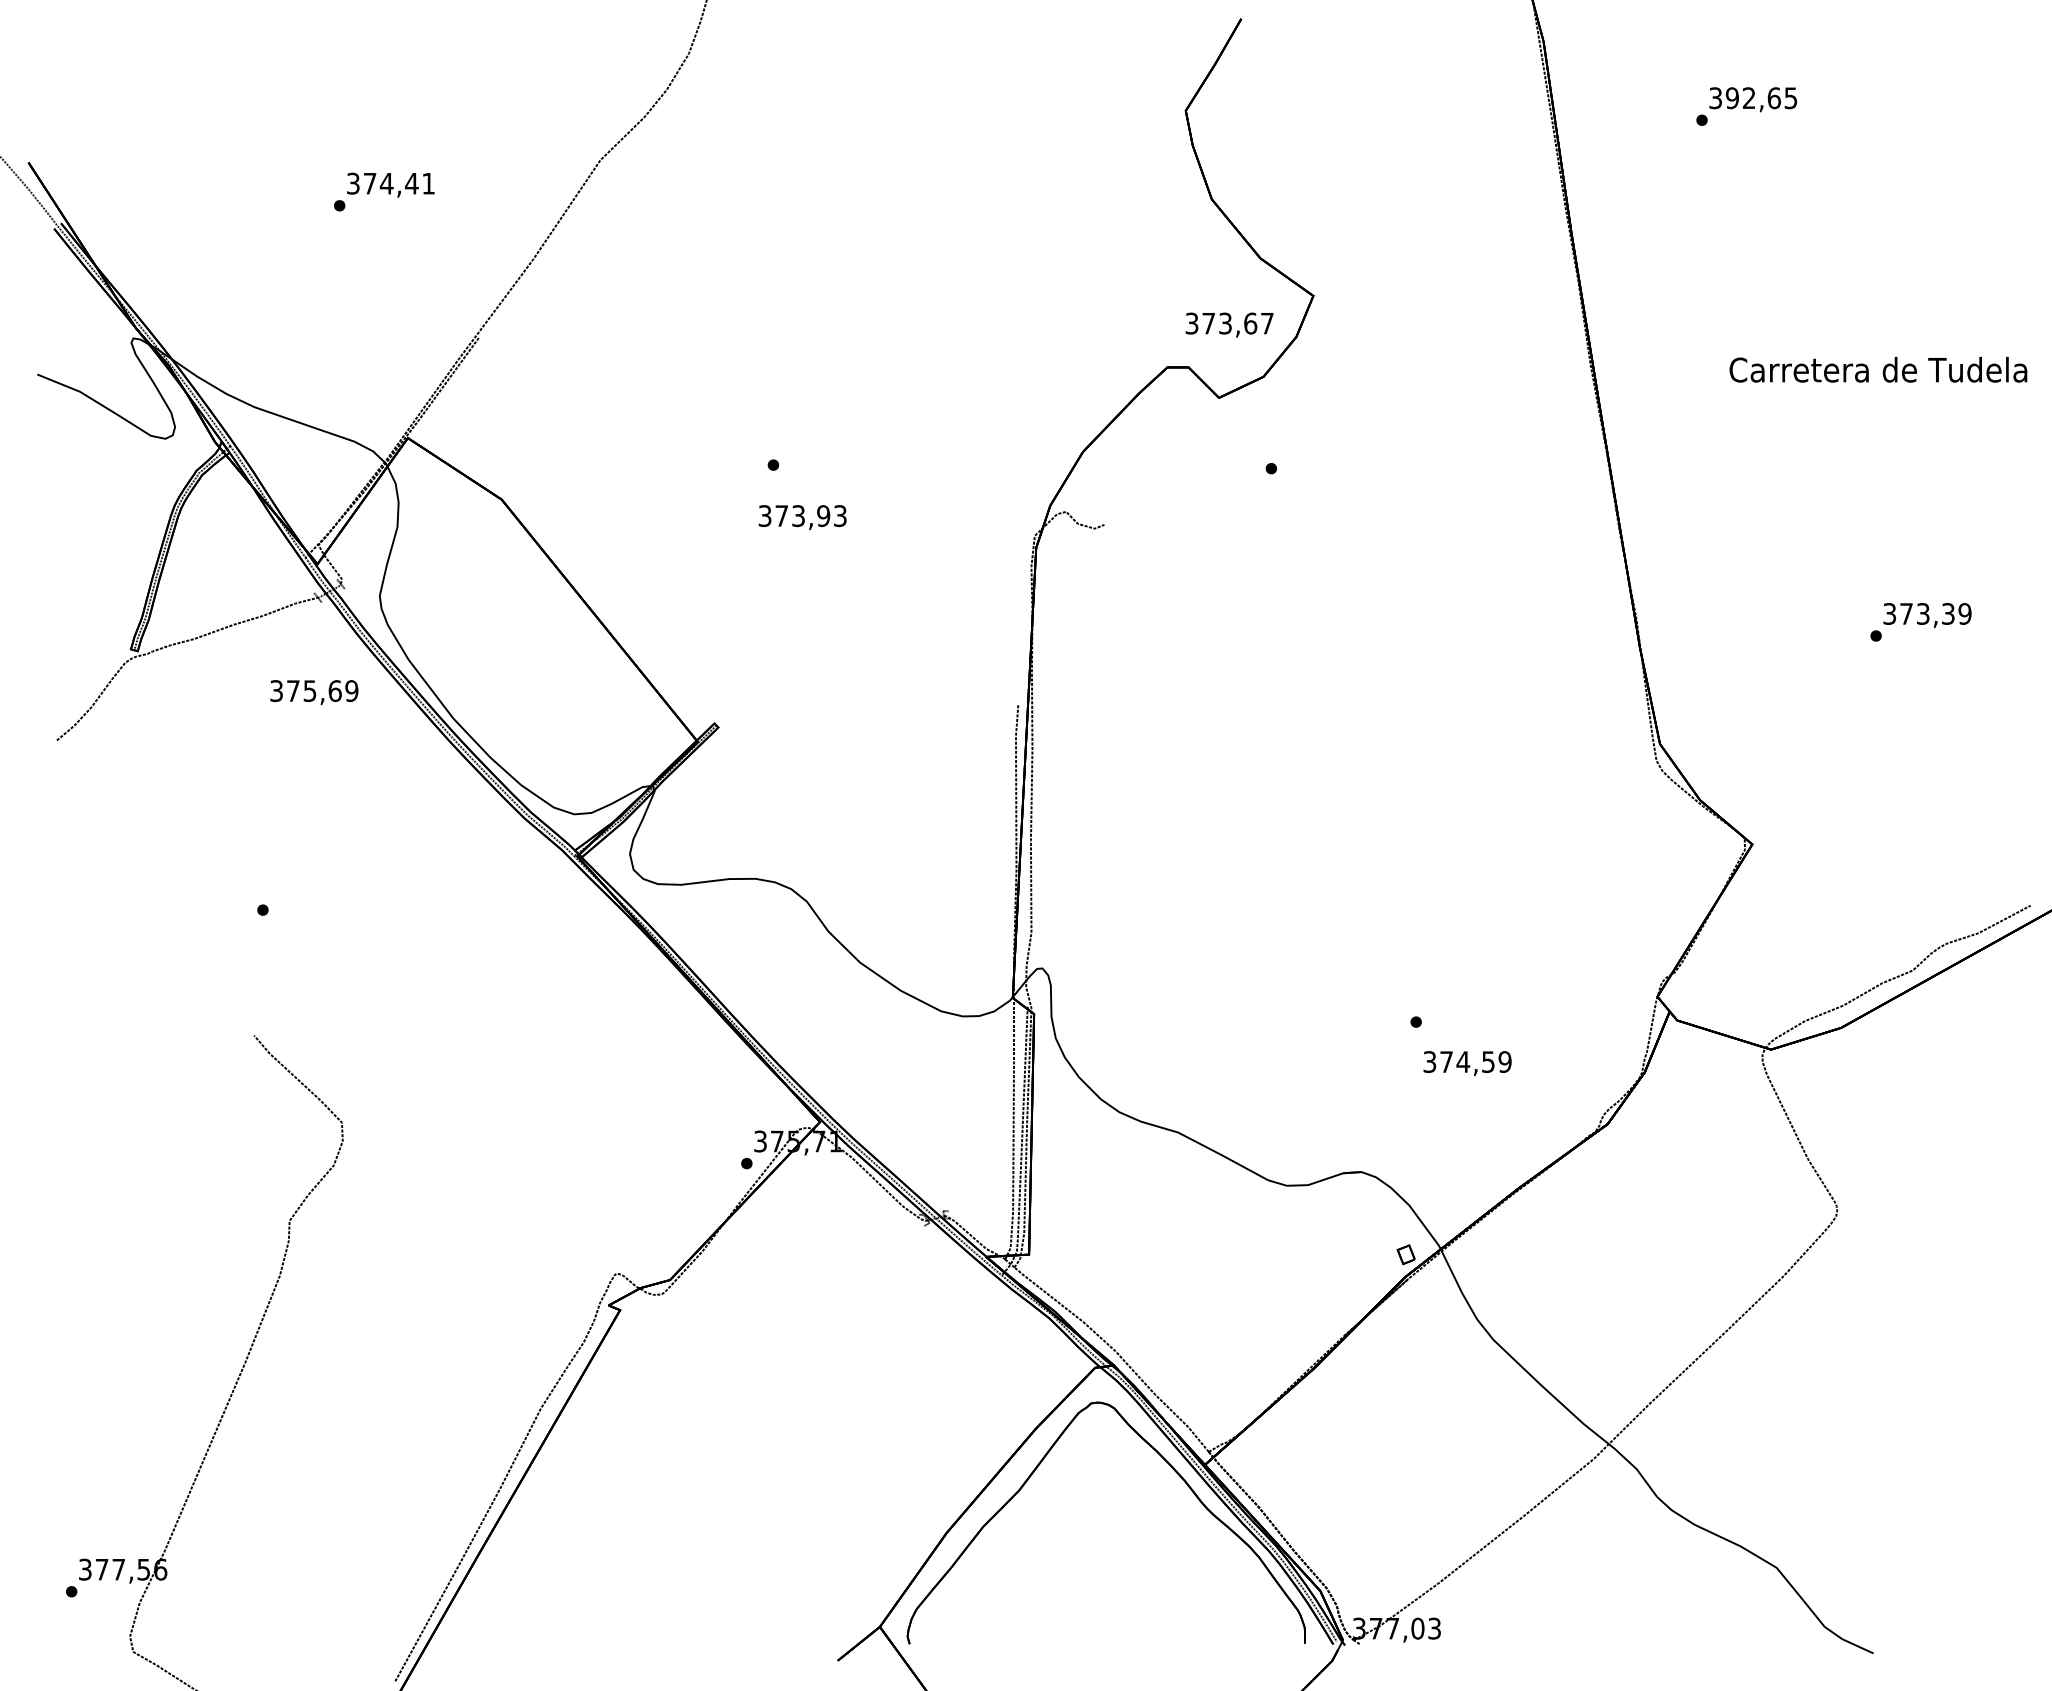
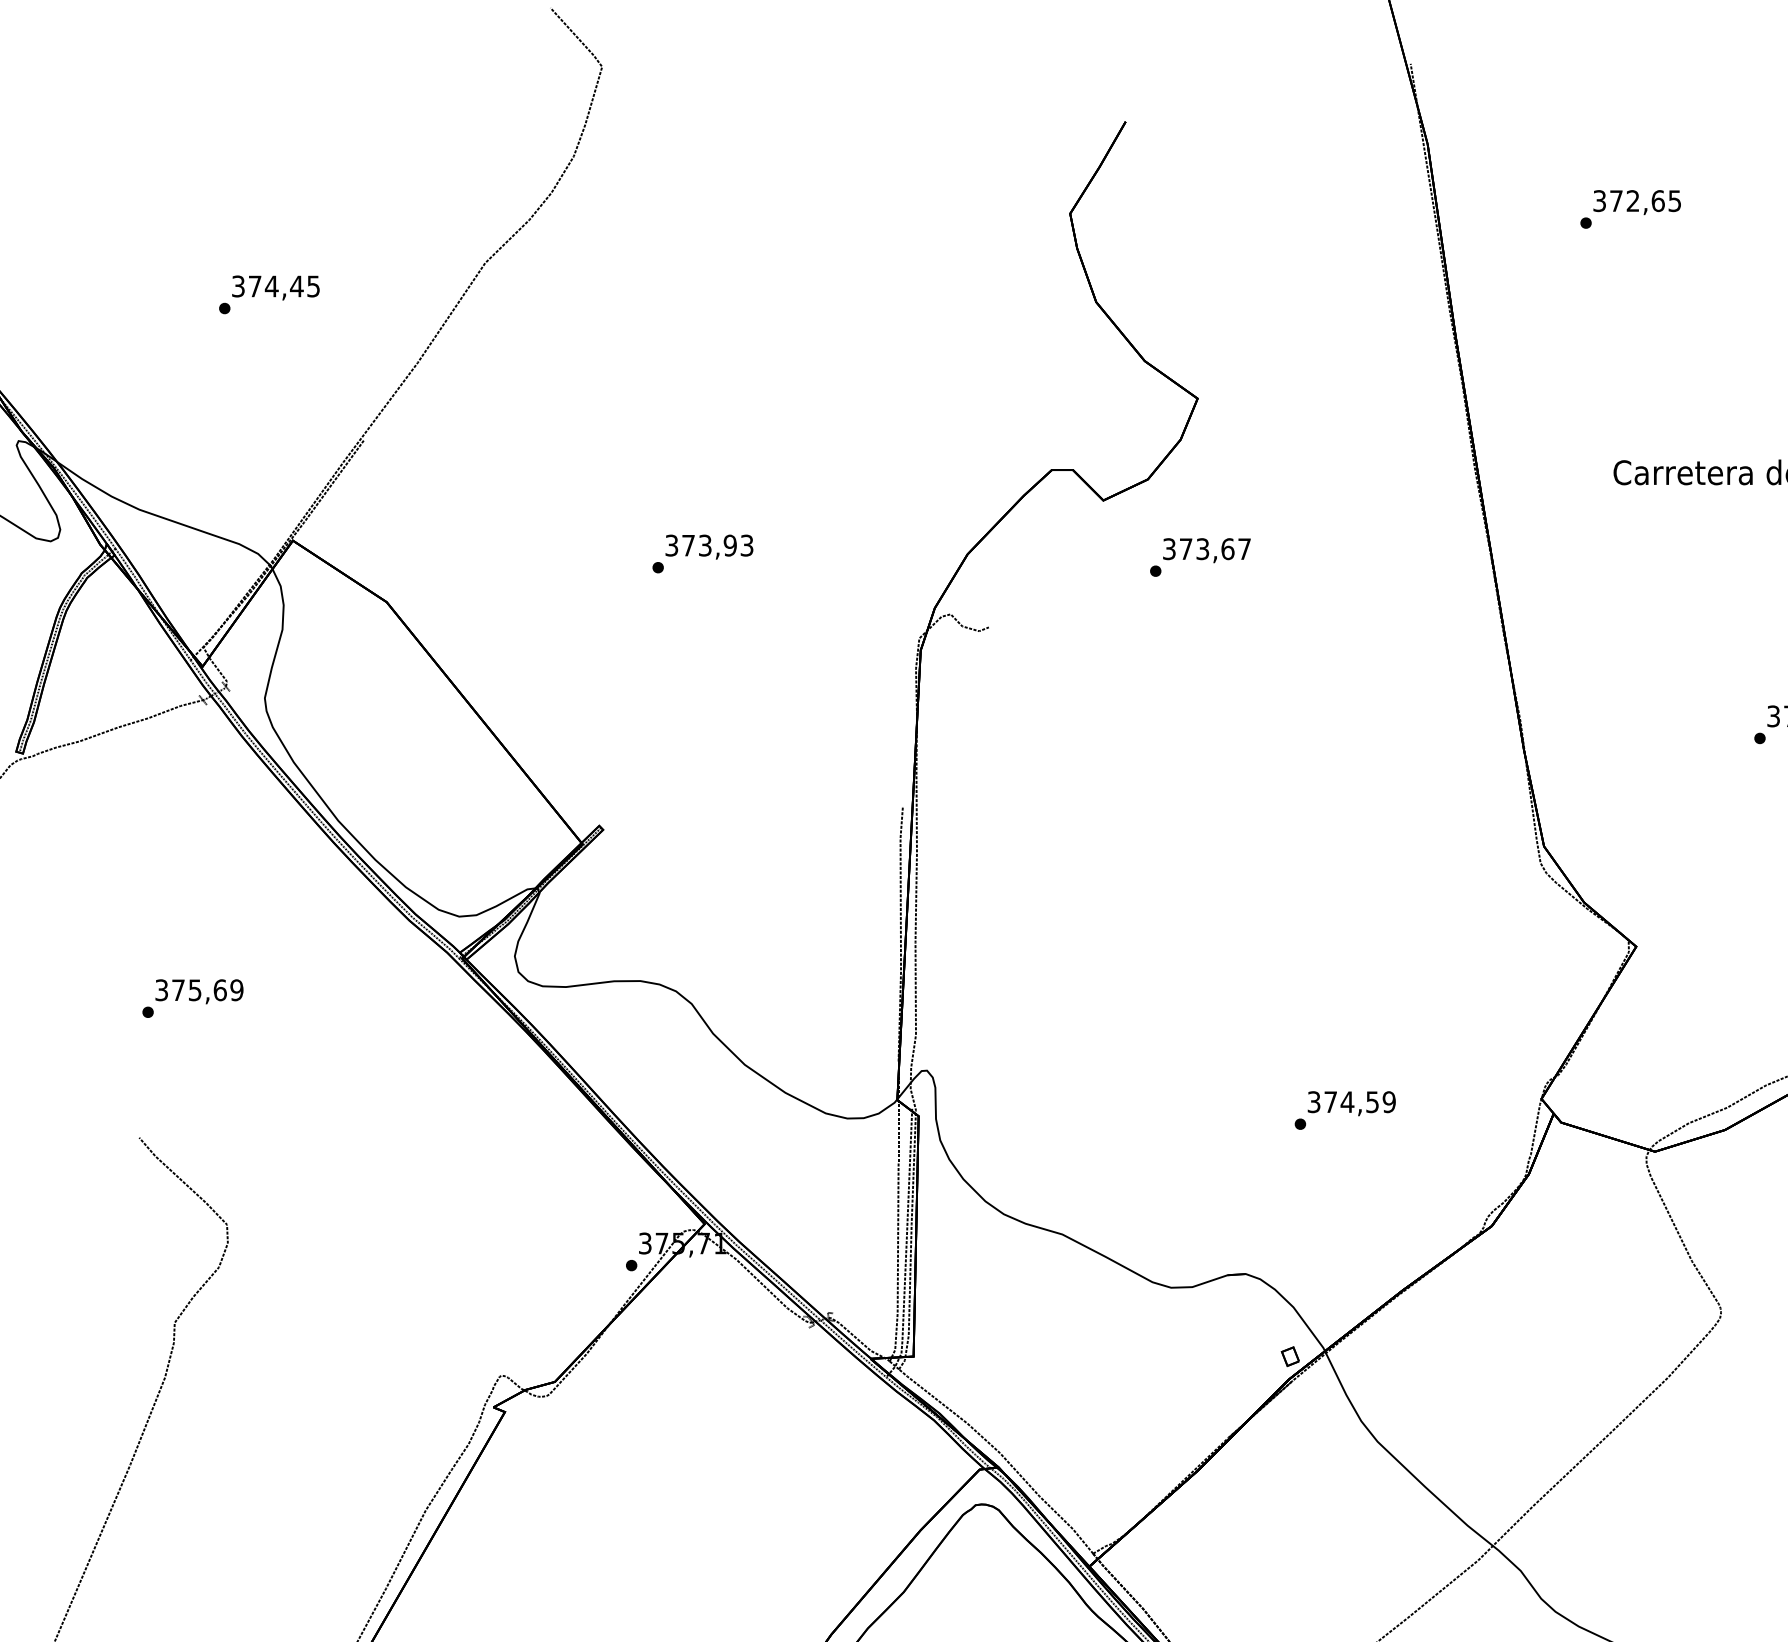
text: (1731, 98) -> (1615, 201), 392,65 -> 372,65
text: (428, 183) -> (313, 286), 374,41 -> 374,45
text: (1229, 324) -> (1206, 550), moved
text: (802, 517) -> (709, 547), moved
text: (314, 692) -> (199, 991), moved
text: (1467, 1063) -> (1351, 1103), moved

